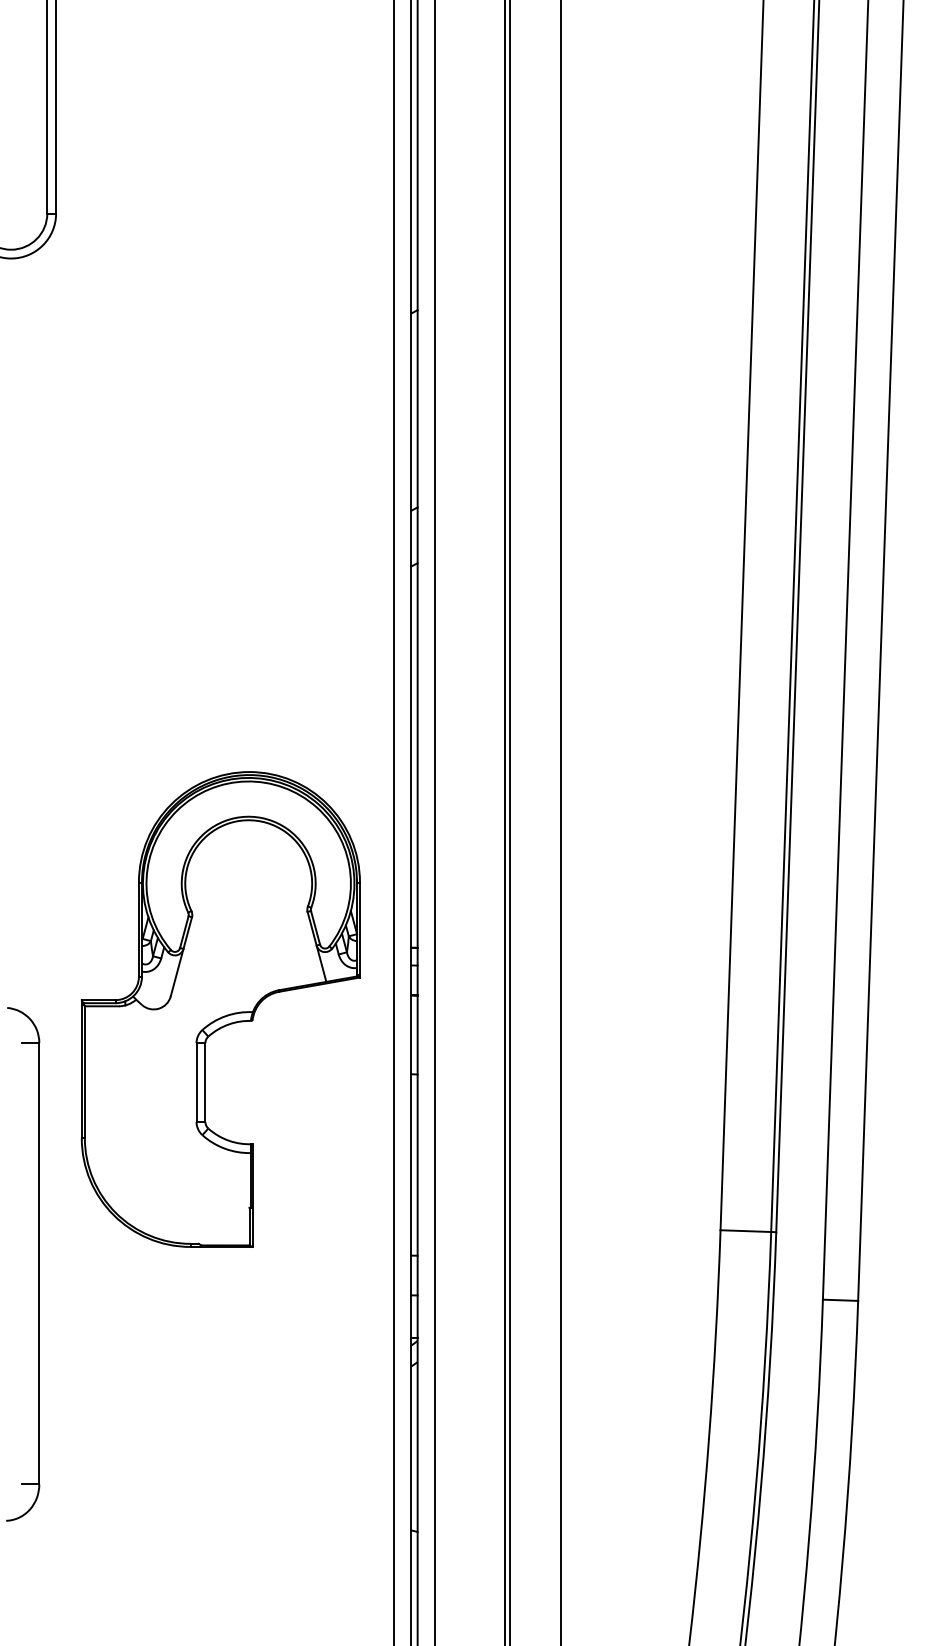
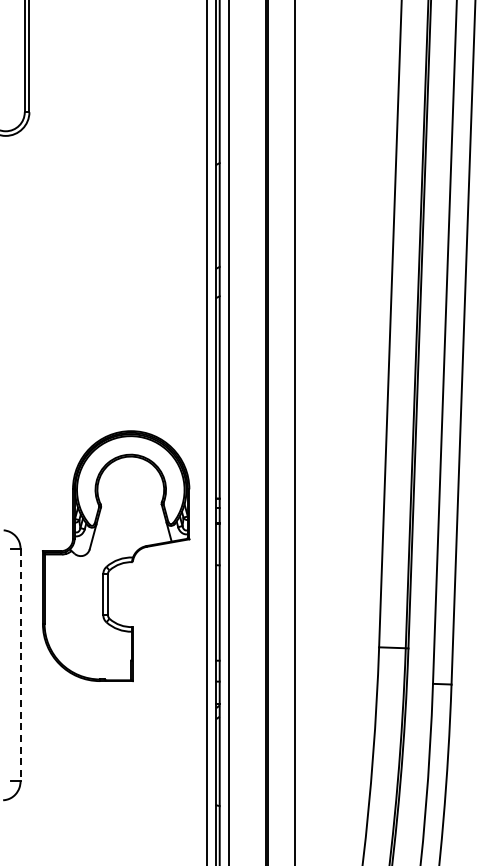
part: (221, 1010) -> (116, 556), moved
line: (39, 1264) -> (20, 665), solid -> dashed

